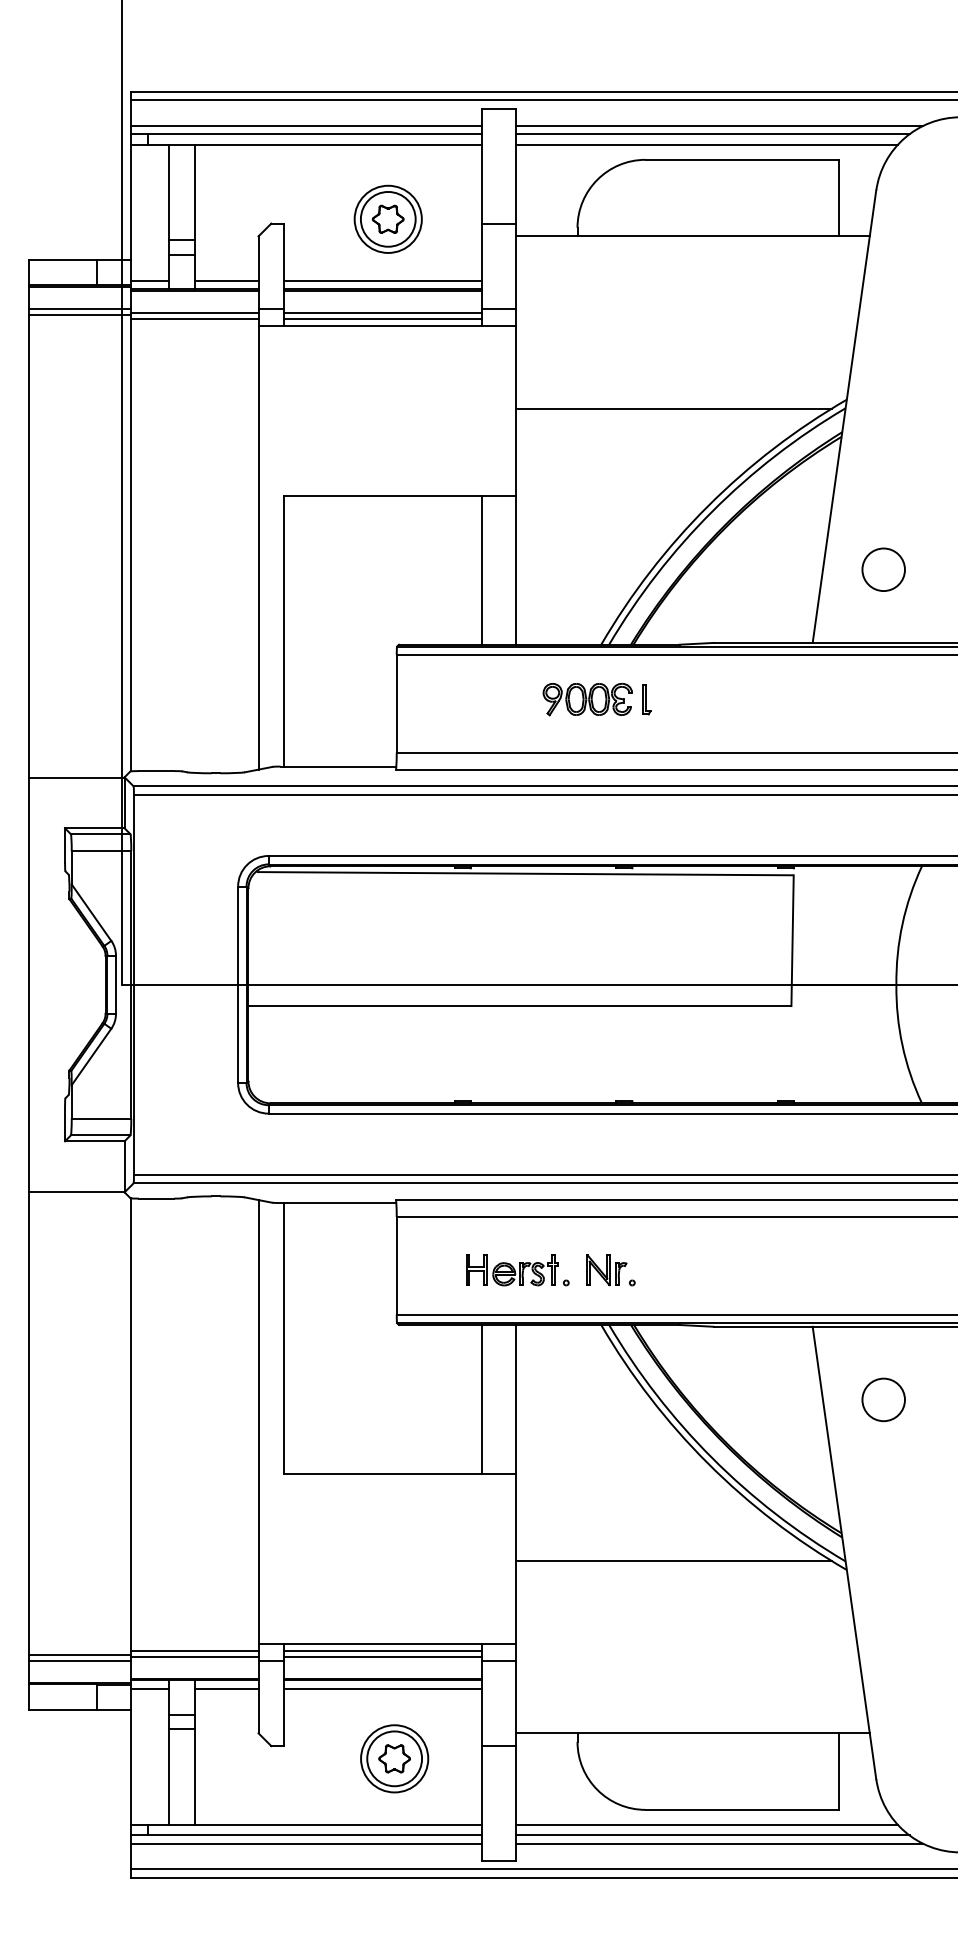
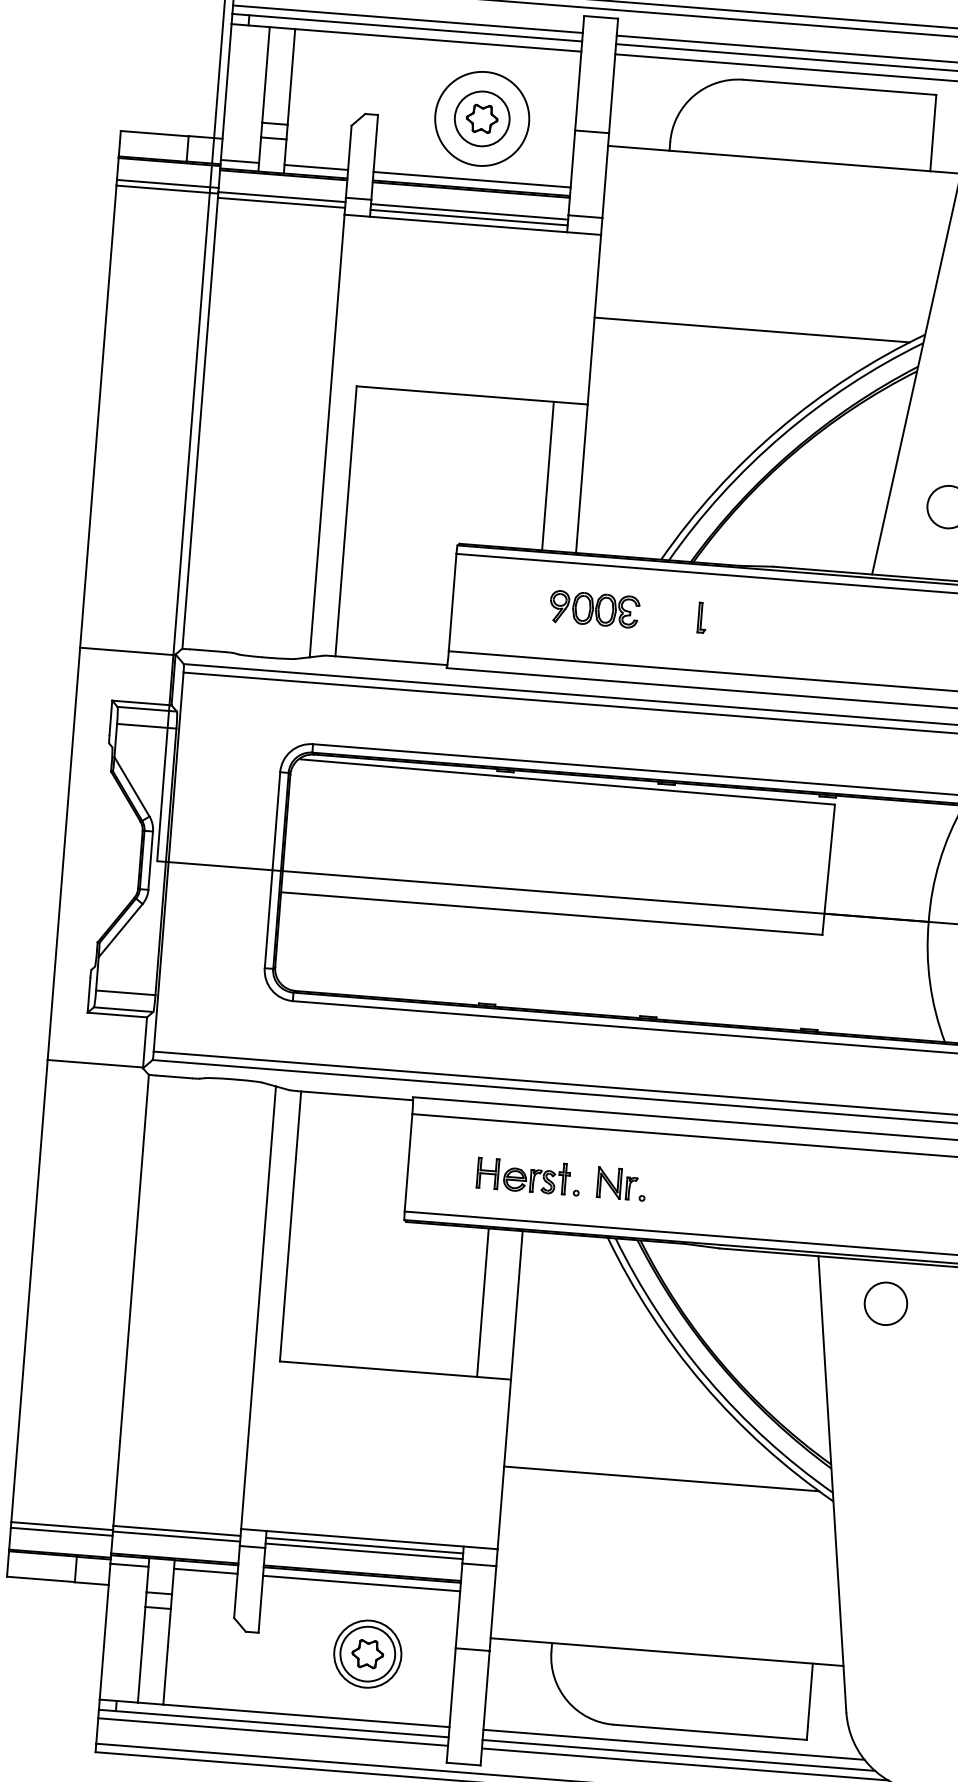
circle: (387, 218) -> (481, 118), size x1.4
part: (587, 699) -> (594, 609), moved
circle: (883, 1399) -> (885, 1303), moved

